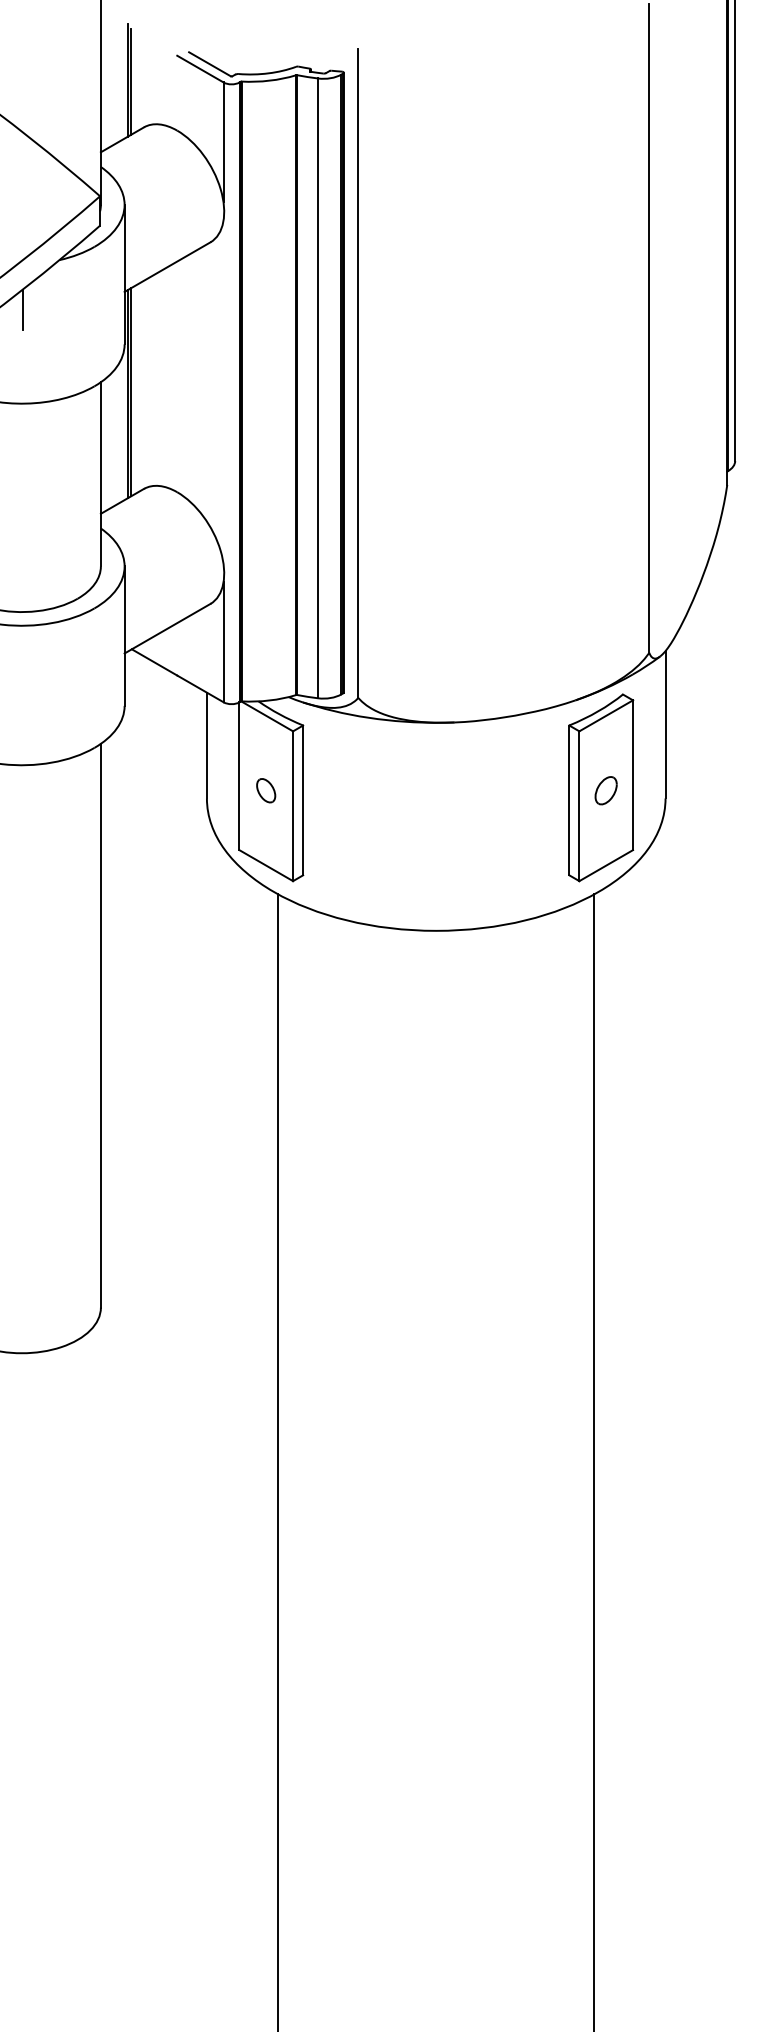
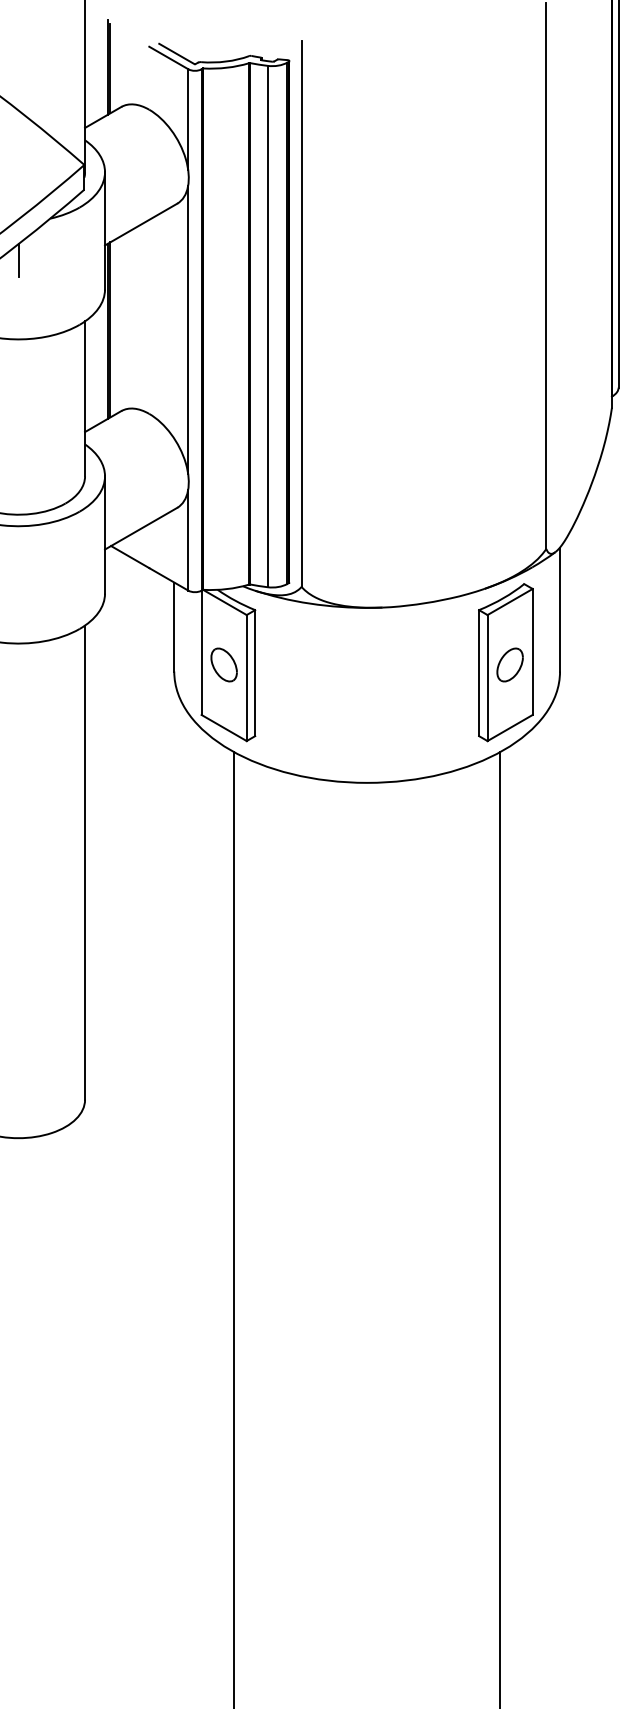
line: (223, 391) -> (188, 329), added
part: (265, 790) -> (223, 664), size x1.67
part: (605, 790) -> (509, 664), size x1.43

